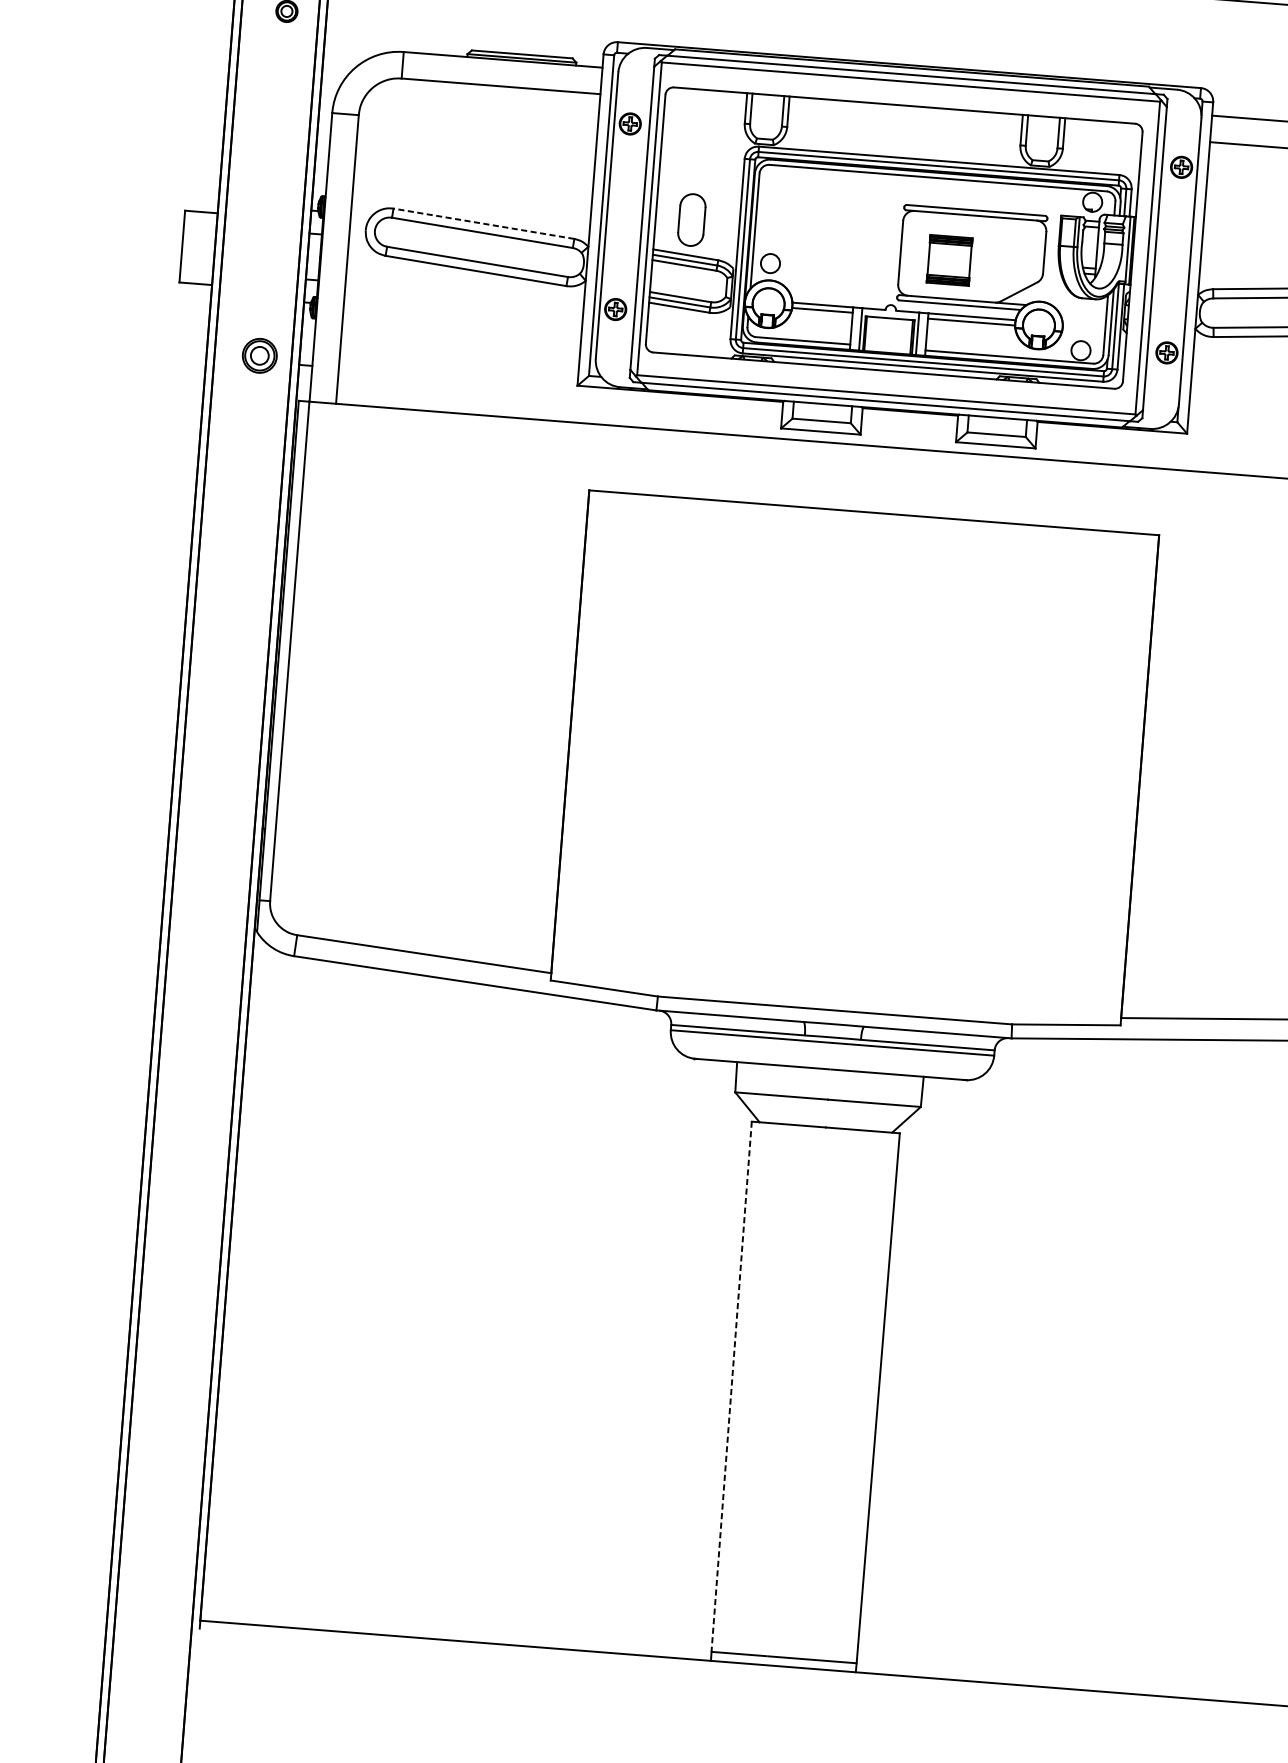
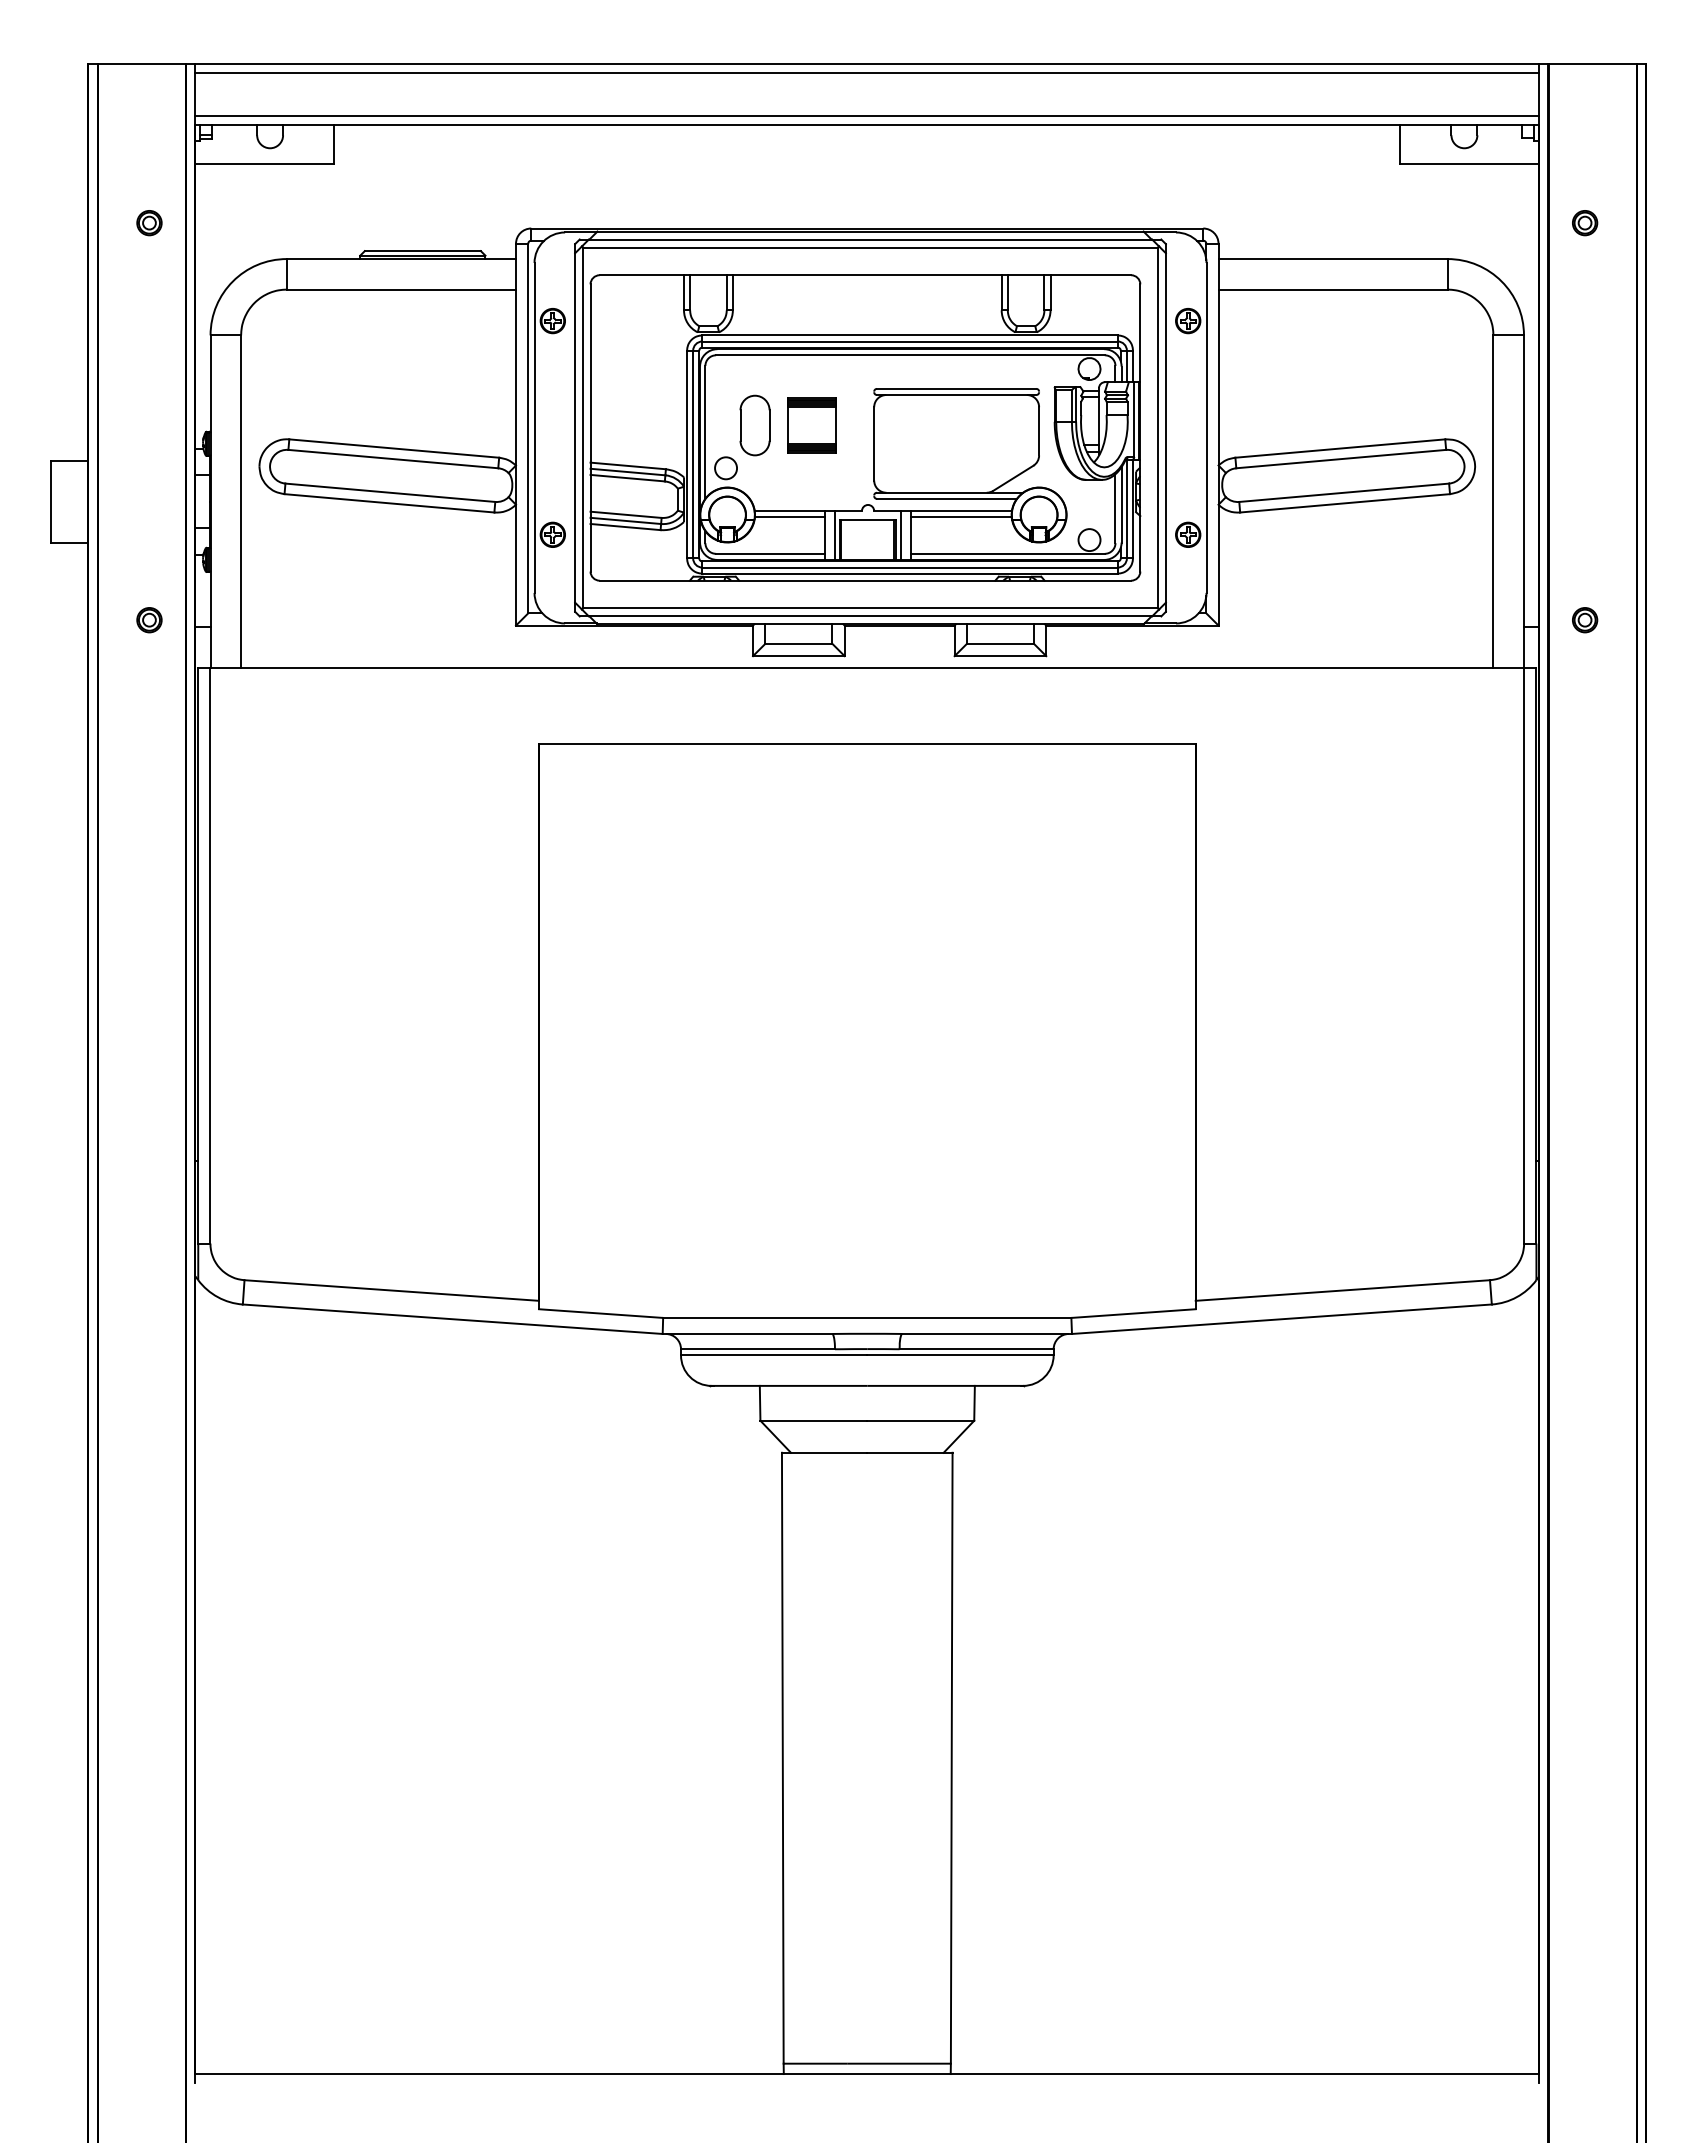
part: (691, 219) -> (754, 425), moved
line: (483, 223) -> (393, 448), dashed -> solid
part: (949, 260) -> (811, 425), moved
part: (259, 356) -> (149, 620), size x0.62
line: (731, 1386) -> (782, 1758), dashed -> solid

